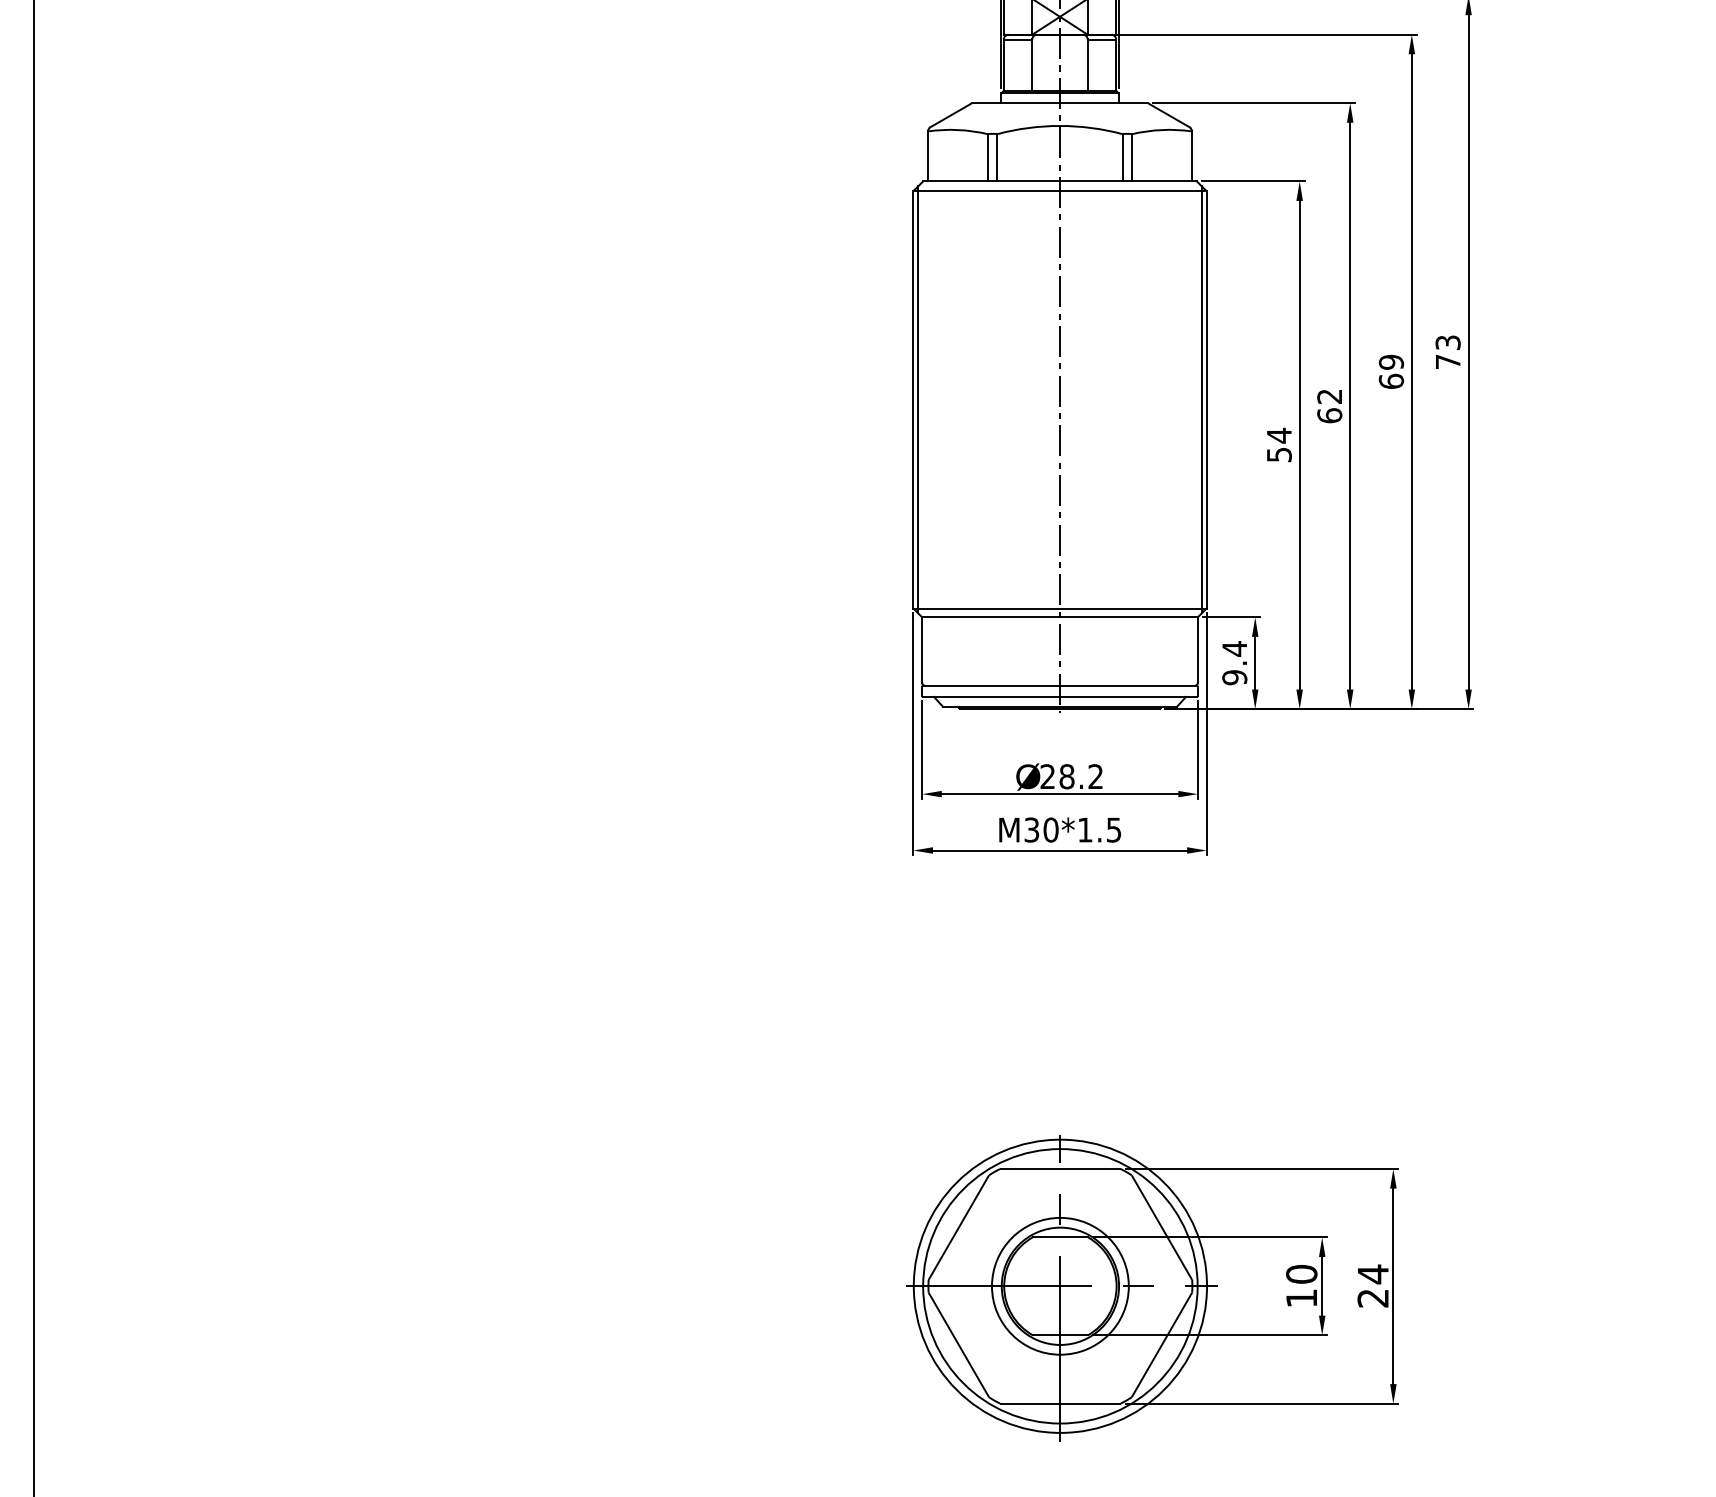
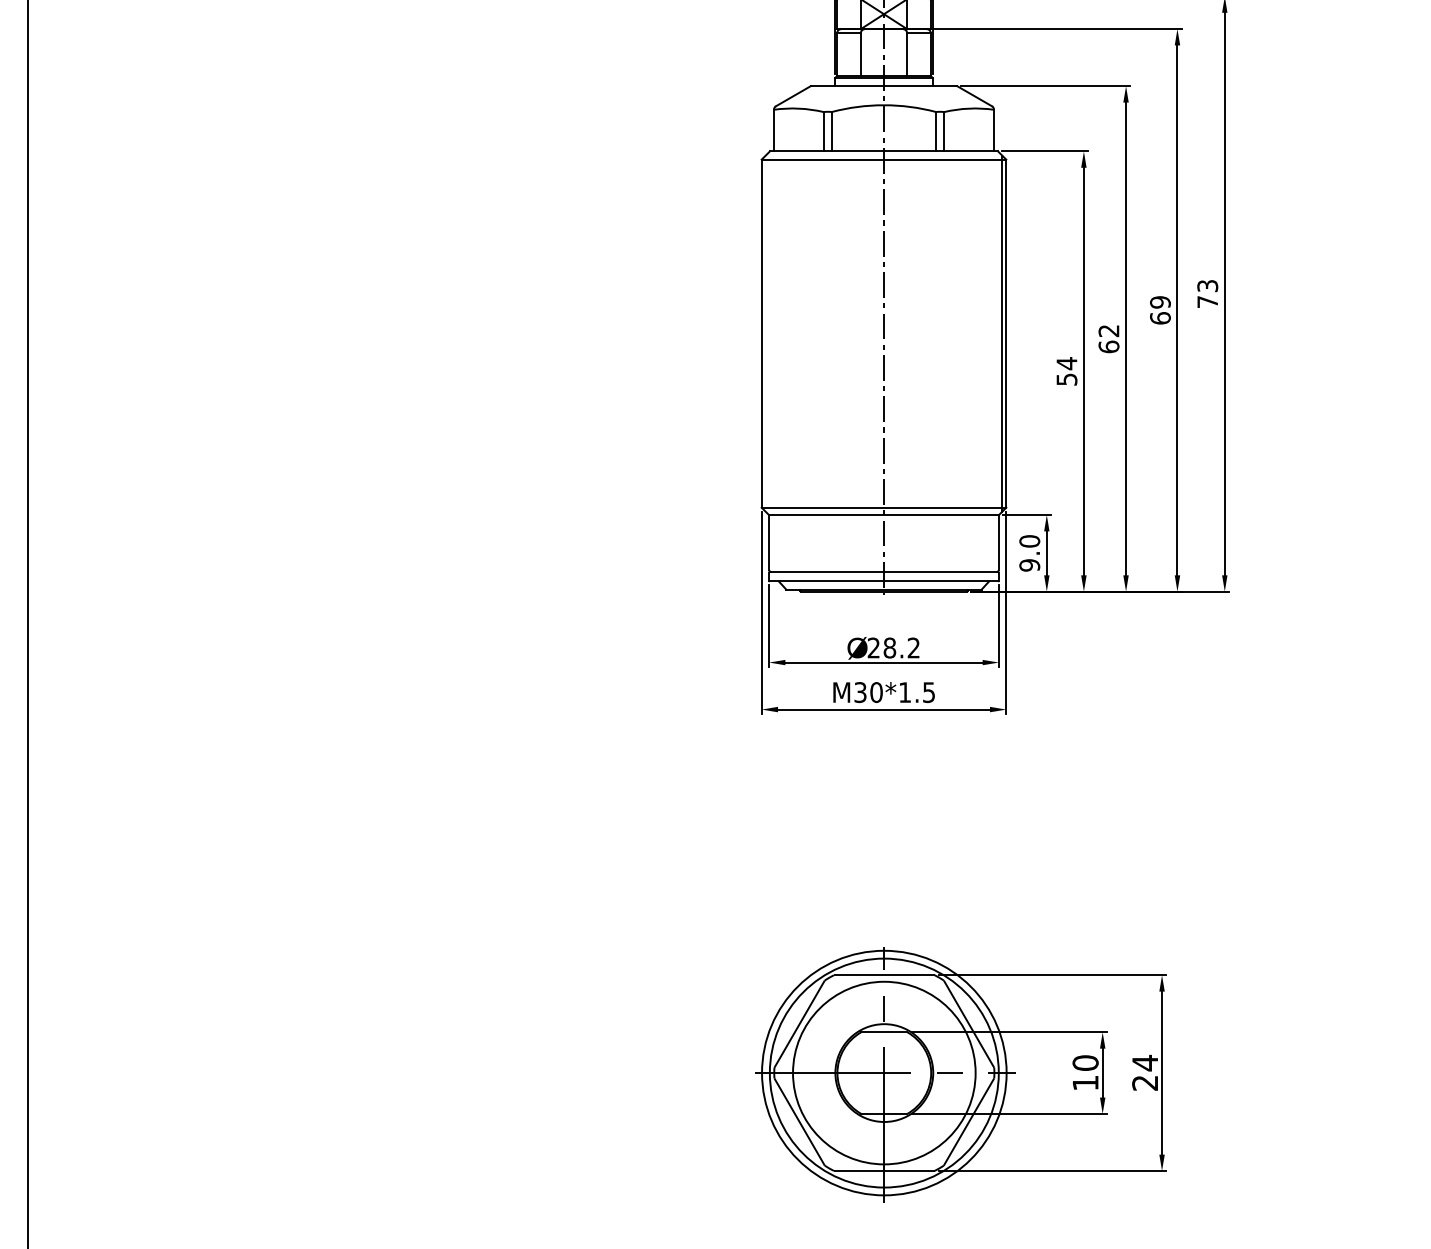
line: (917, 399) -> (765, 333), removed
text: (1234, 648) -> (1029, 541), 9.4 -> 9.0
circle: (1060, 1286) -> (884, 1073), size x1.6

